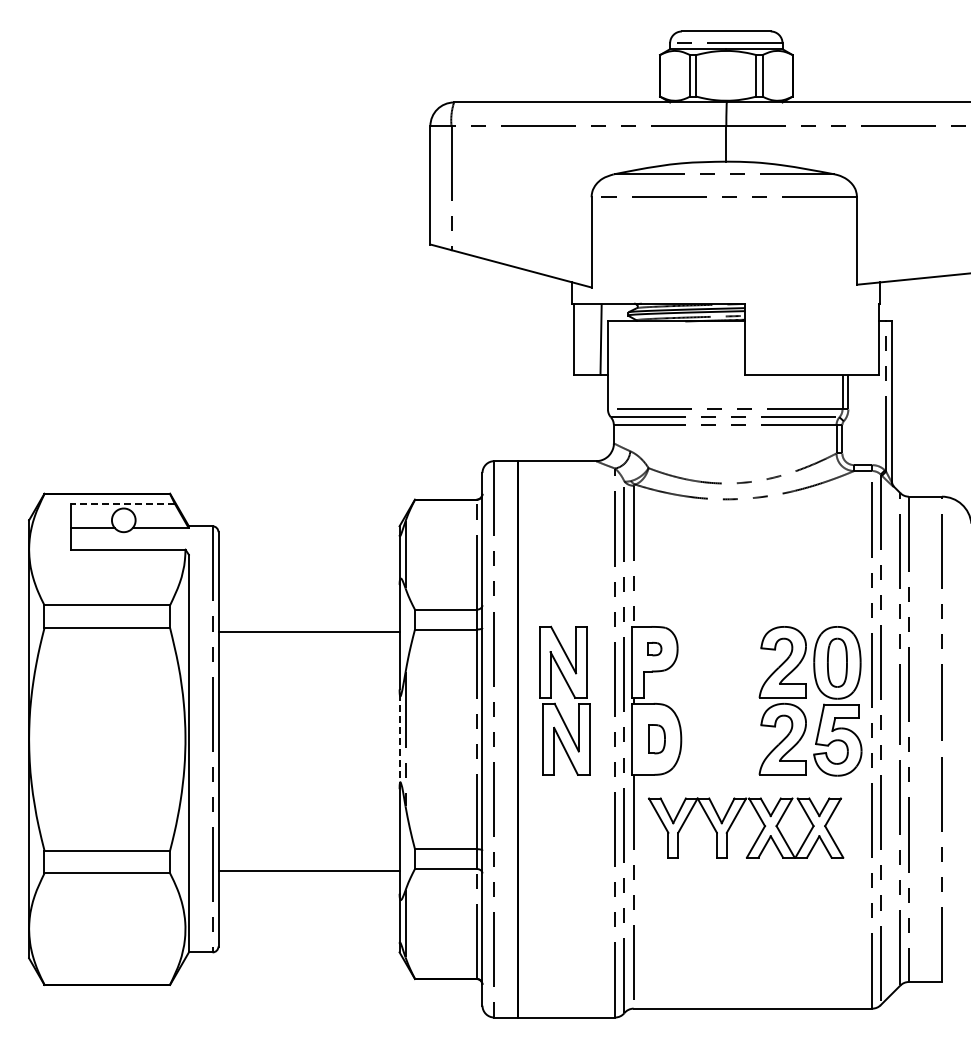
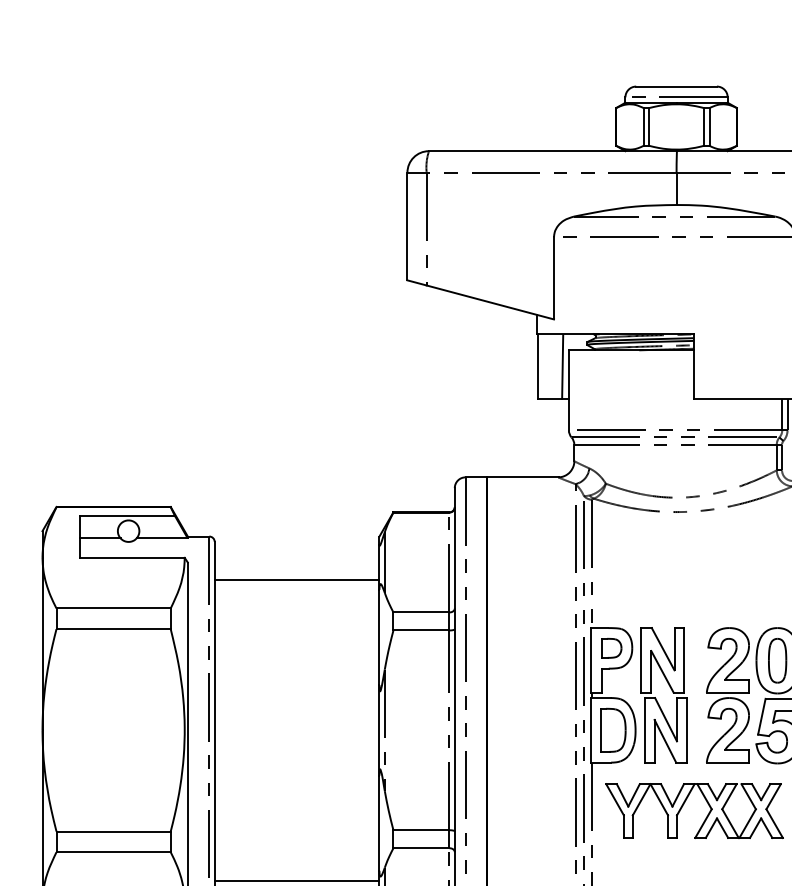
line: (122, 503) -> (127, 515), dashed -> solid
line: (308, 631) -> (296, 579), moved
part: (654, 648) -> (611, 647), size x1.67
part: (556, 704) -> (656, 698), moved
part: (656, 738) -> (613, 729), size x1.67
line: (399, 739) -> (379, 730), dashed -> solid
line: (308, 871) -> (296, 881), moved

